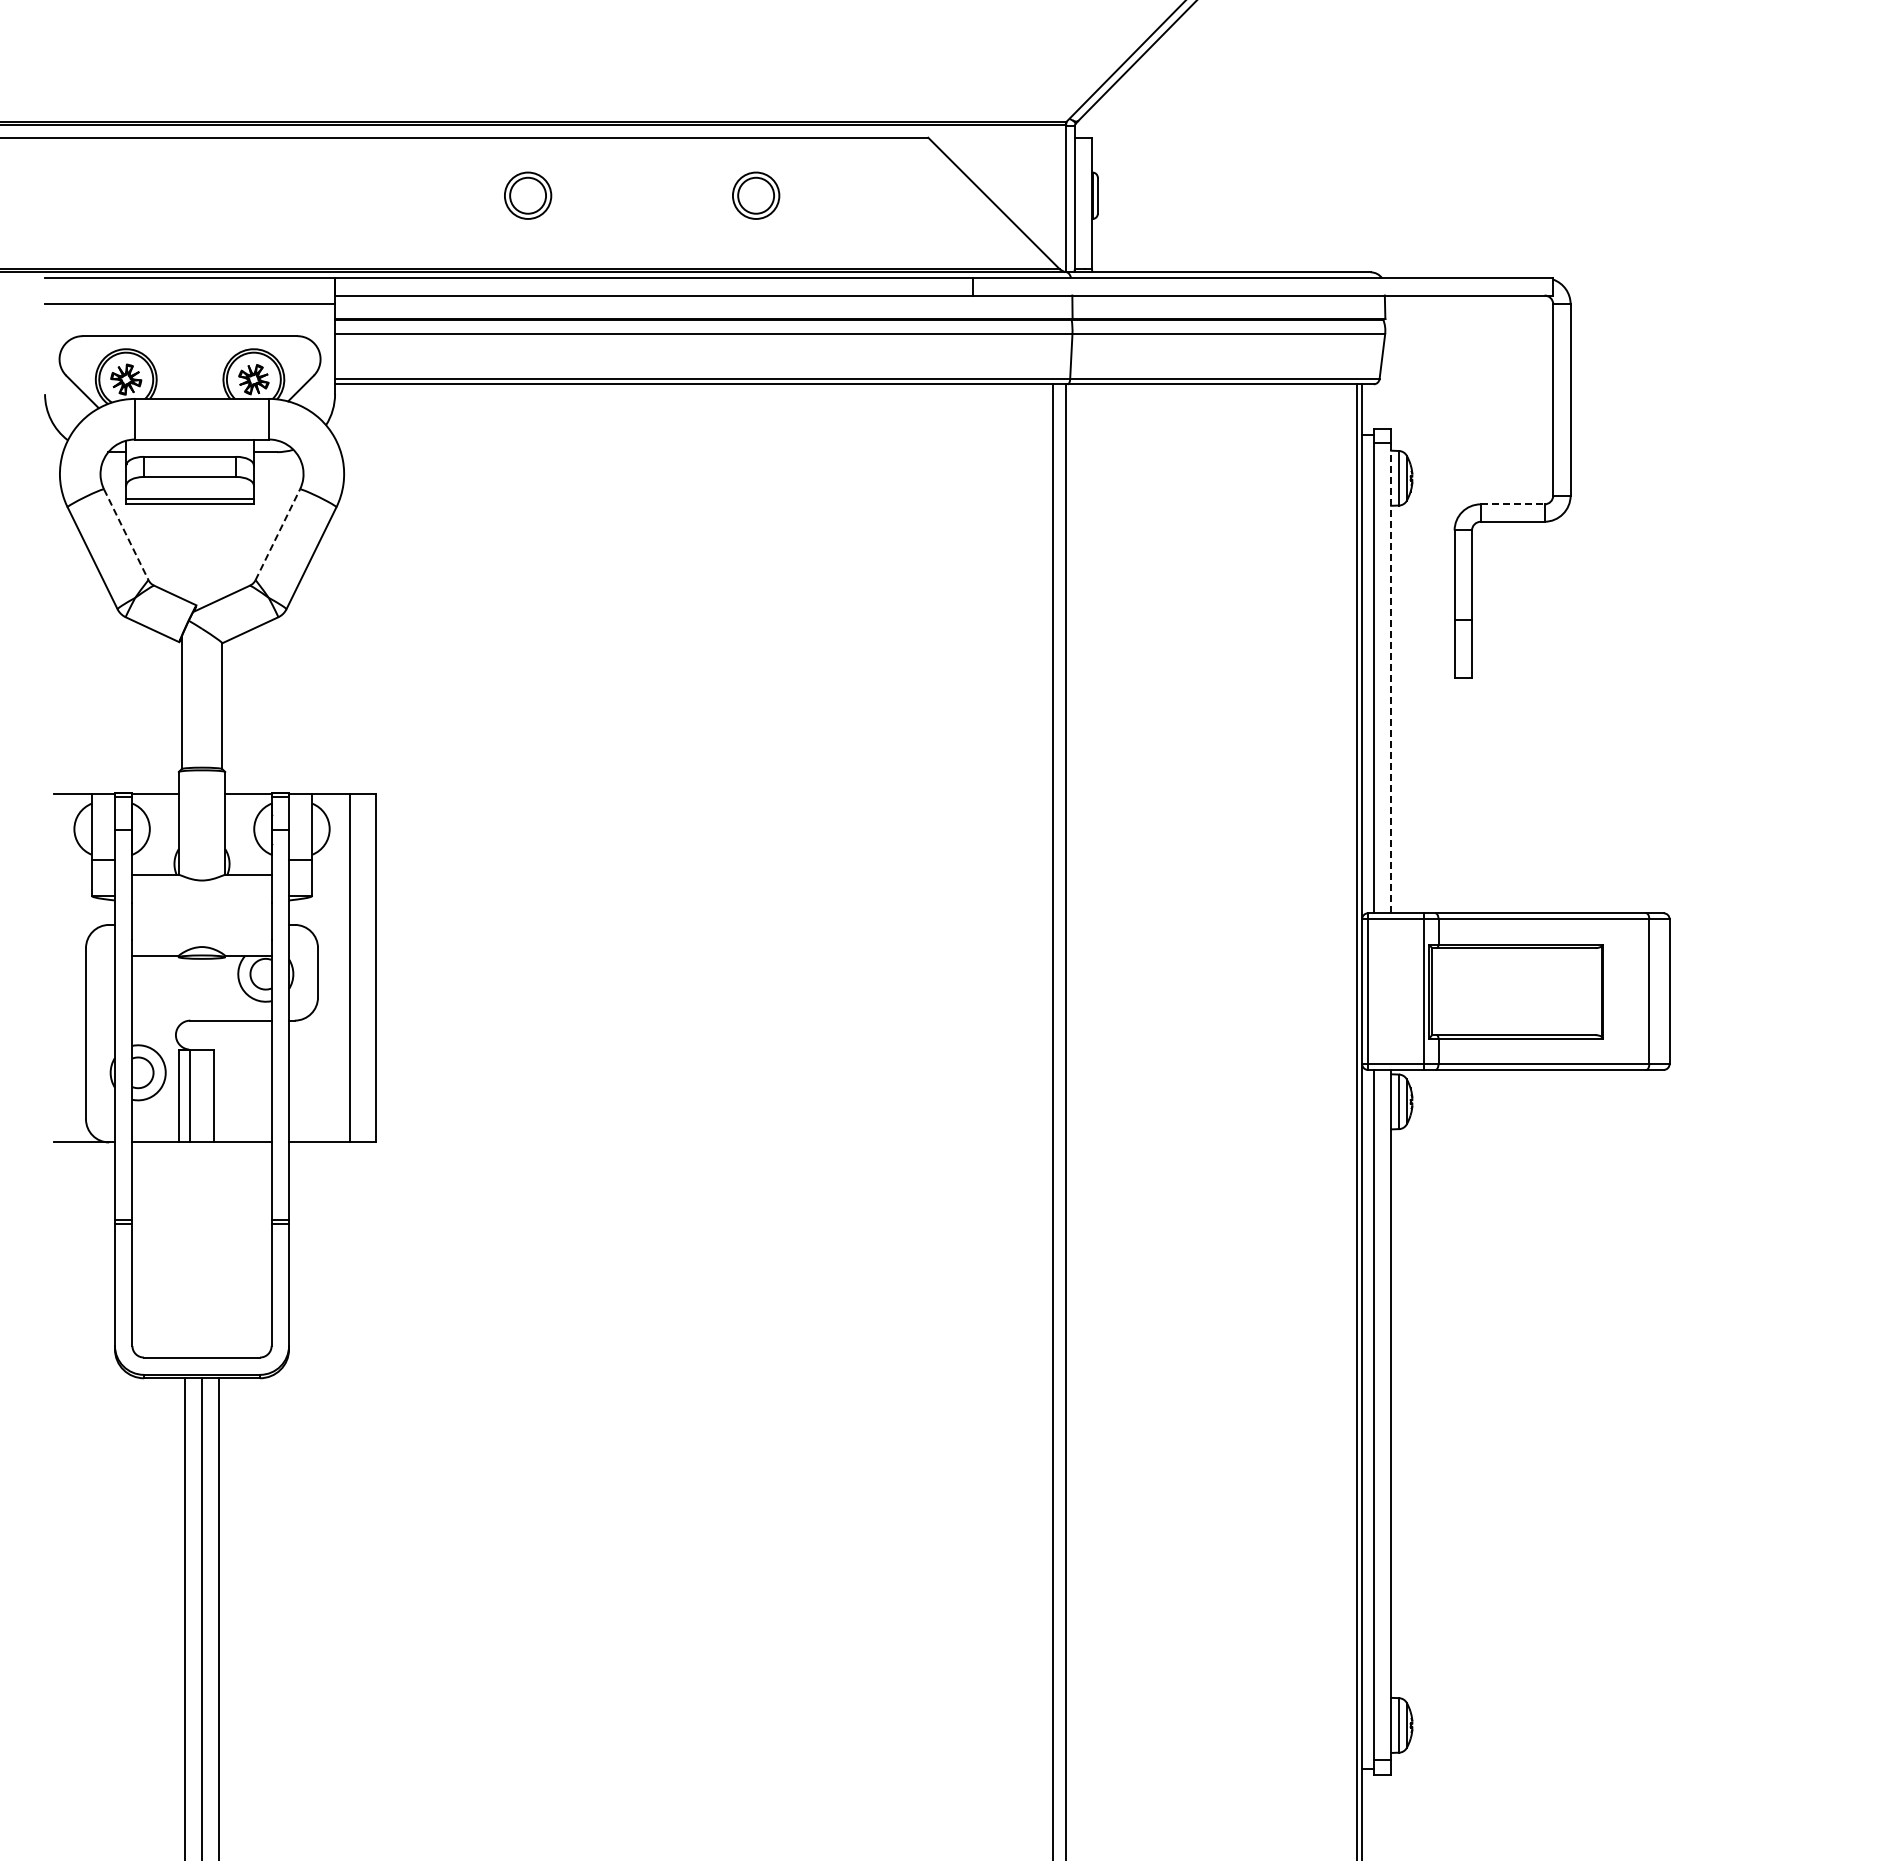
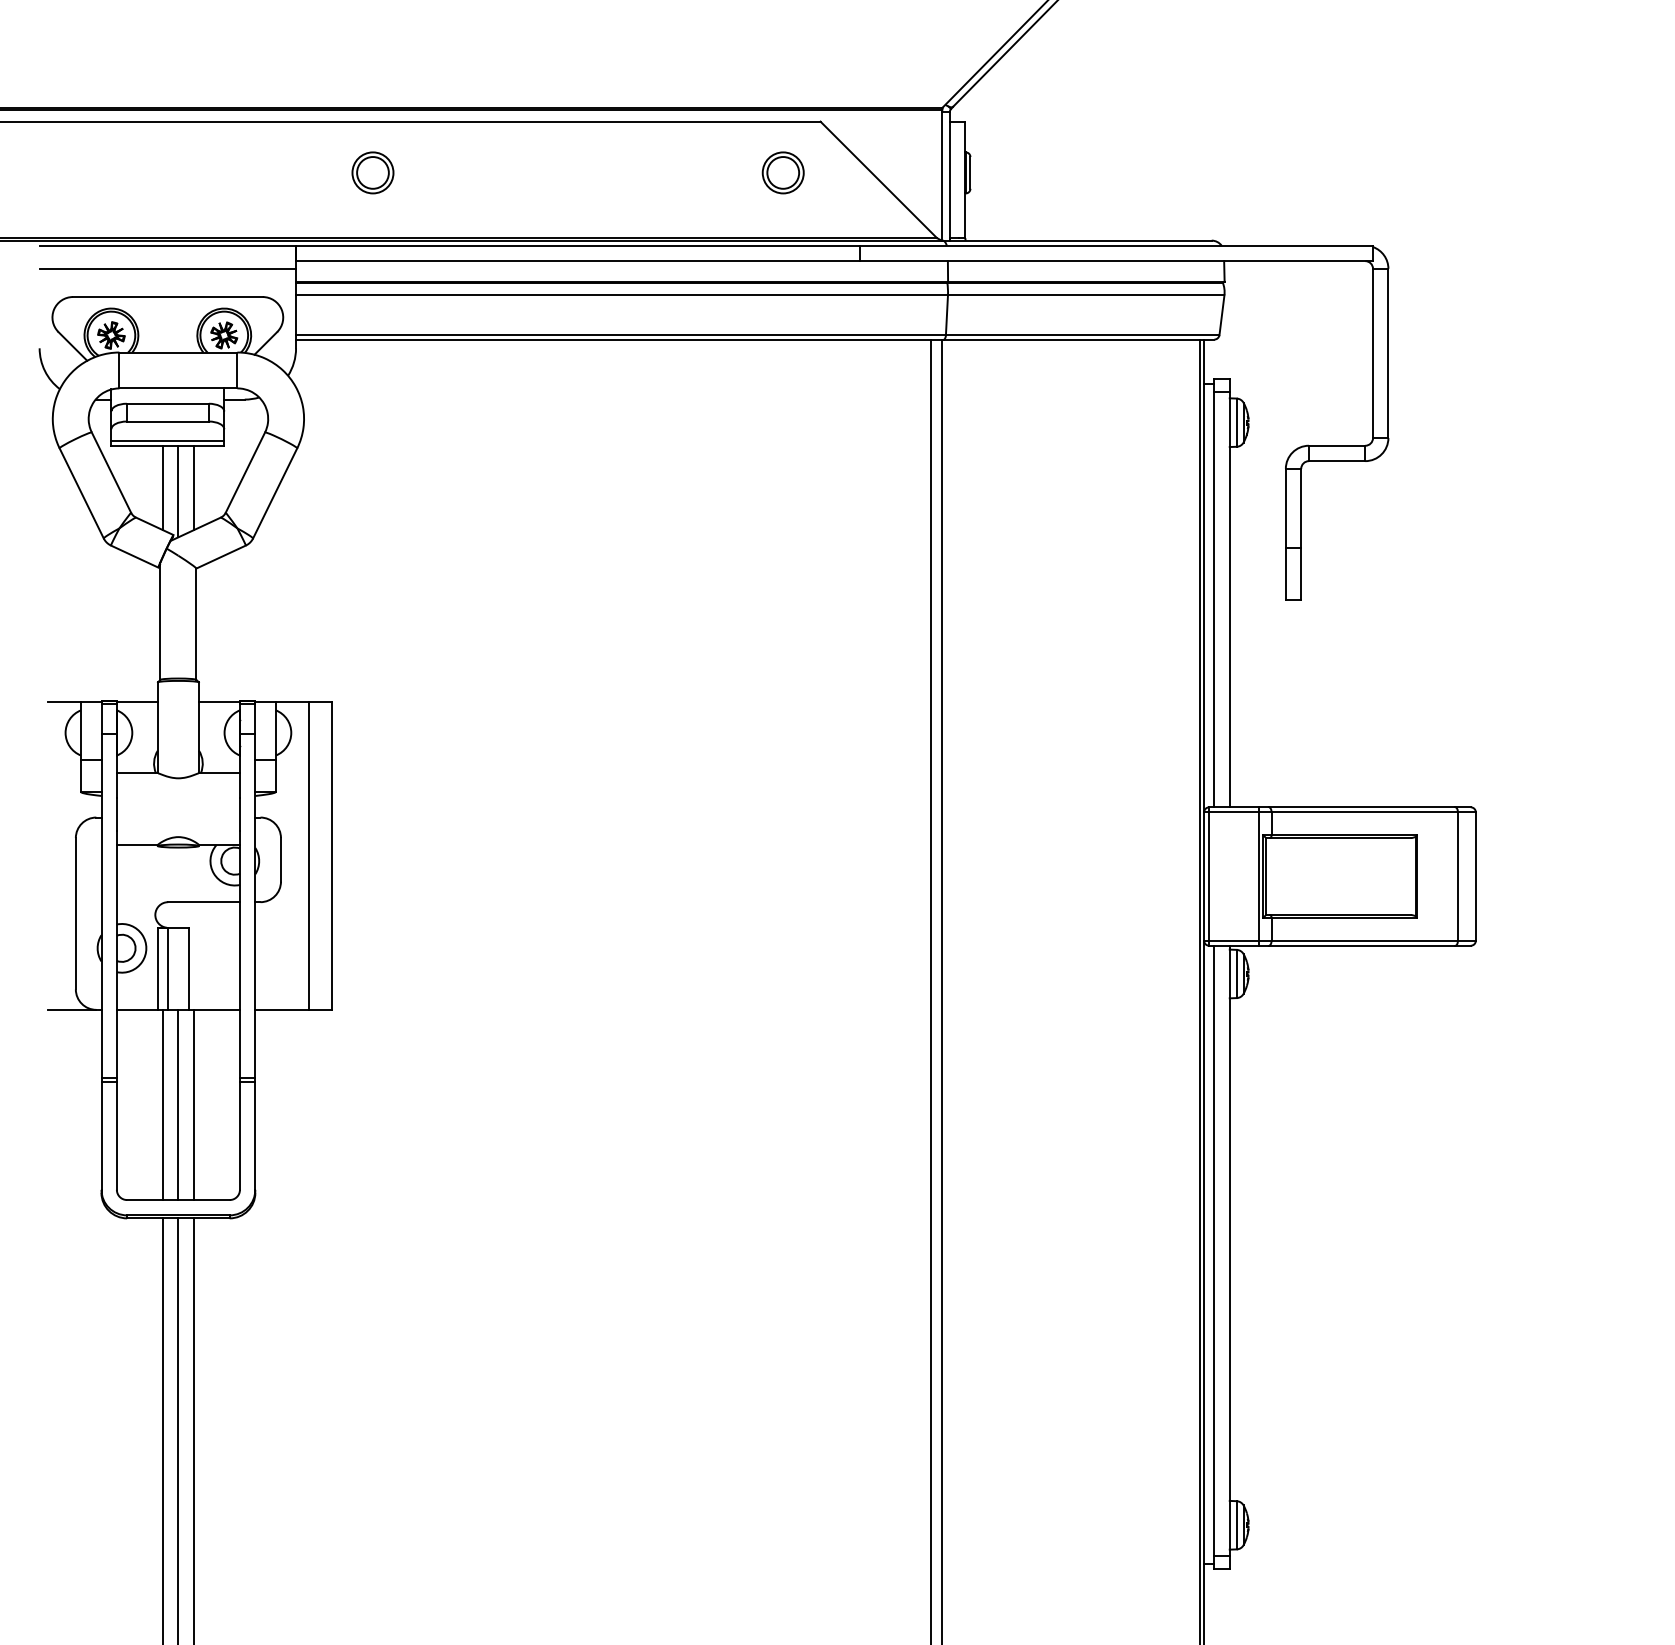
part: (528, 195) -> (373, 172), moved
part: (756, 195) -> (783, 172), moved
line: (1512, 504) -> (1337, 445), dashed -> solid
line: (126, 534) -> (111, 472), dashed -> solid
line: (277, 534) -> (245, 472), dashed -> solid
line: (184, 551) -> (162, 487), added
line: (219, 551) -> (193, 487), added
line: (202, 555) -> (178, 490), added
line: (1391, 678) -> (1230, 599), dashed -> solid
line: (184, 1249) -> (162, 1104), added
line: (202, 1249) -> (178, 1104), added
line: (219, 1249) -> (193, 1104), added

